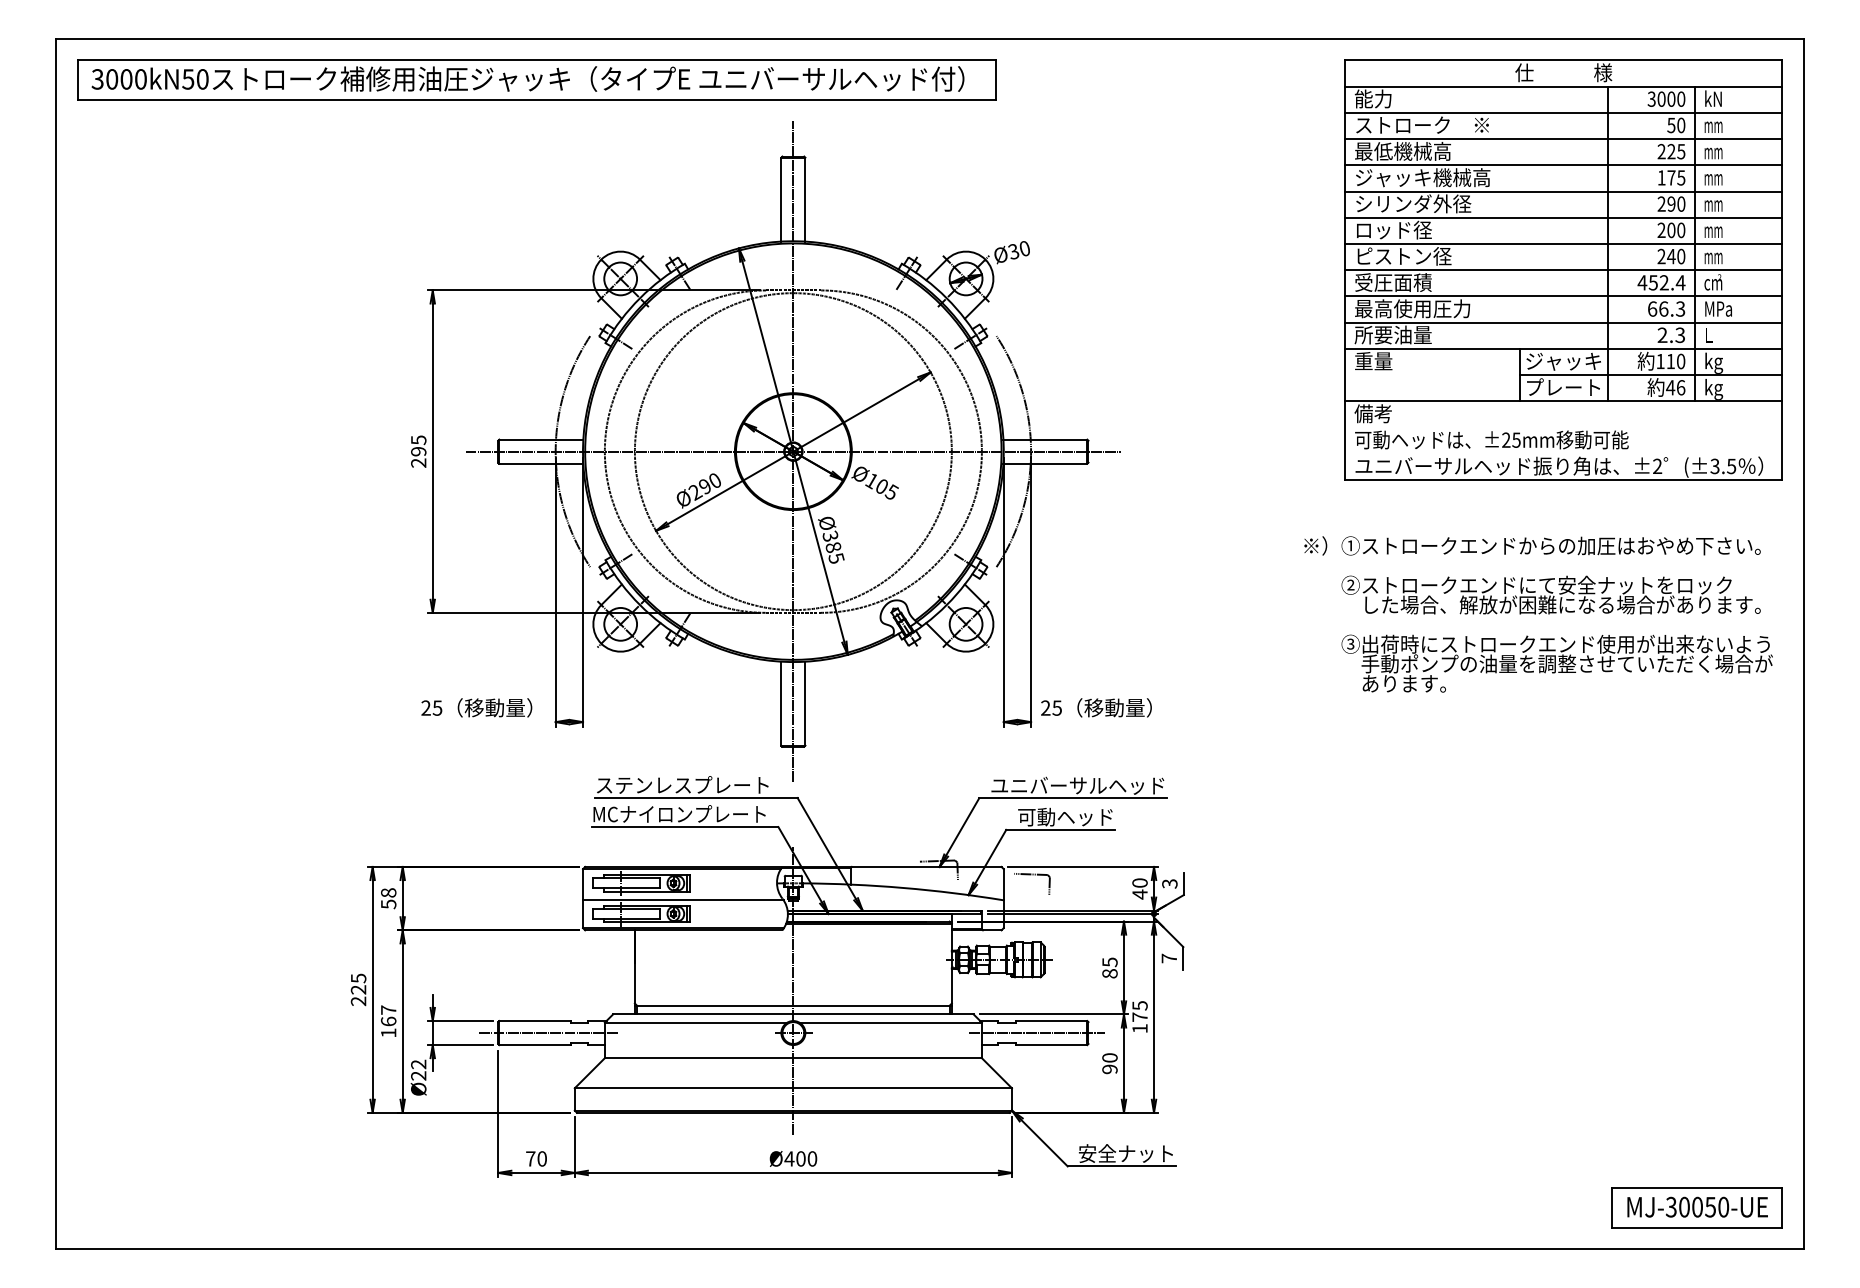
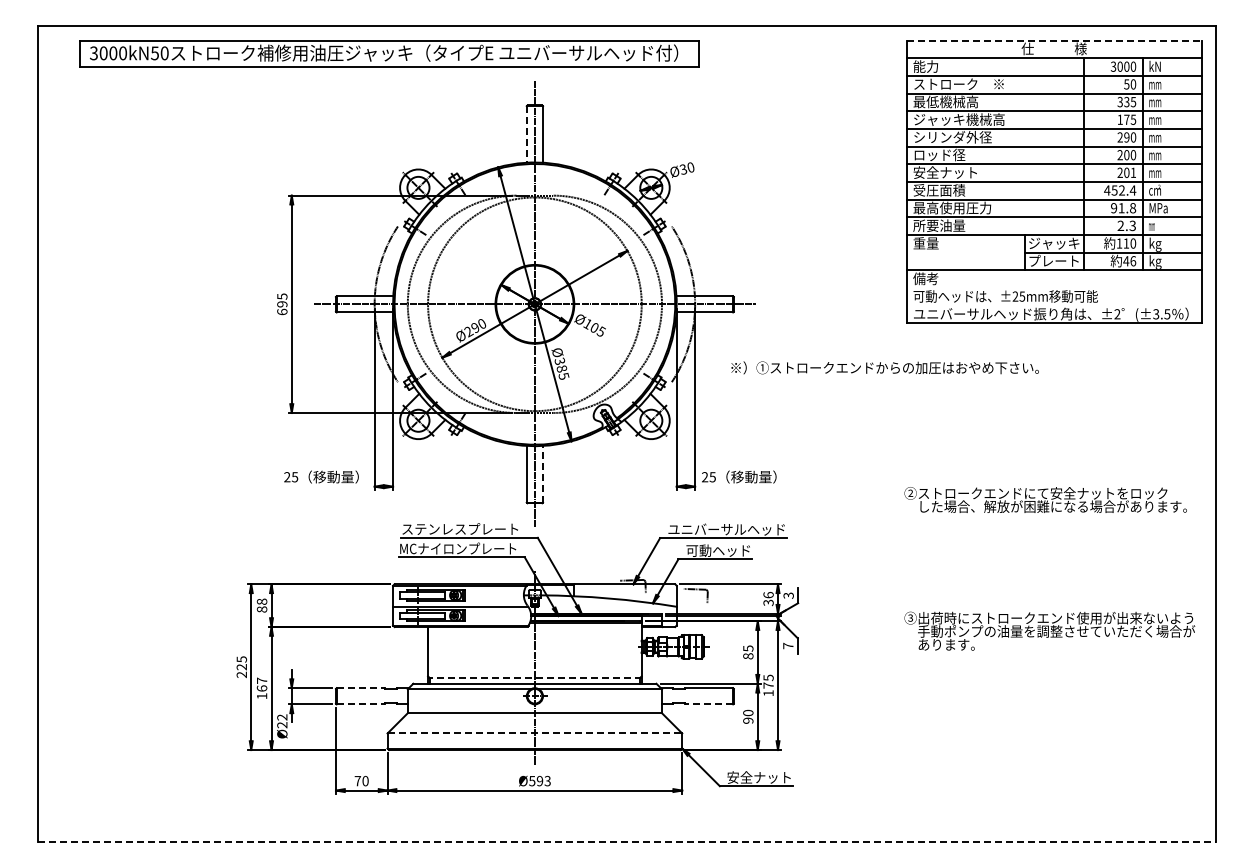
line: (1564, 60) -> (1054, 40), solid -> dashed
part: (536, 79) -> (389, 53), moved
text: (1666, 152) -> (1123, 102), 225 -> 335
line: (780, 199) -> (526, 134), solid -> dashed
text: (1402, 256) -> (945, 172), ピストン径 -> 安全ナット
text: (1675, 256) -> (1129, 172), 240 -> 201
text: (1666, 309) -> (1123, 208), 66.3 -> 91.8
text: (1708, 334) -> (1151, 225), L -> mm
text: (418, 462) -> (282, 311), 295 -> 695
text: (1531, 545) -> (884, 367), moved
text: (1550, 594) -> (1045, 499), moved
text: (1556, 662) -> (1049, 630), moved
line: (806, 702) -> (543, 473), solid -> dashed
text: (1139, 889) -> (768, 599), 40 -> 36
text: (387, 904) -> (261, 609), 58 -> 88
line: (792, 1005) -> (534, 677), solid -> dashed
line: (536, 1021) -> (361, 688), solid -> dashed
line: (548, 1033) -> (369, 696), removed
line: (1036, 1033) -> (698, 696), removed
line: (536, 1045) -> (361, 704), solid -> dashed
line: (1050, 1045) -> (708, 704), solid -> dashed
line: (794, 1088) -> (535, 733), solid -> dashed
text: (800, 1159) -> (539, 781), Ø400 -> Ø593
part: (1697, 1206) -> (1144, 813), removed
line: (930, 1249) -> (627, 842), solid -> dashed

